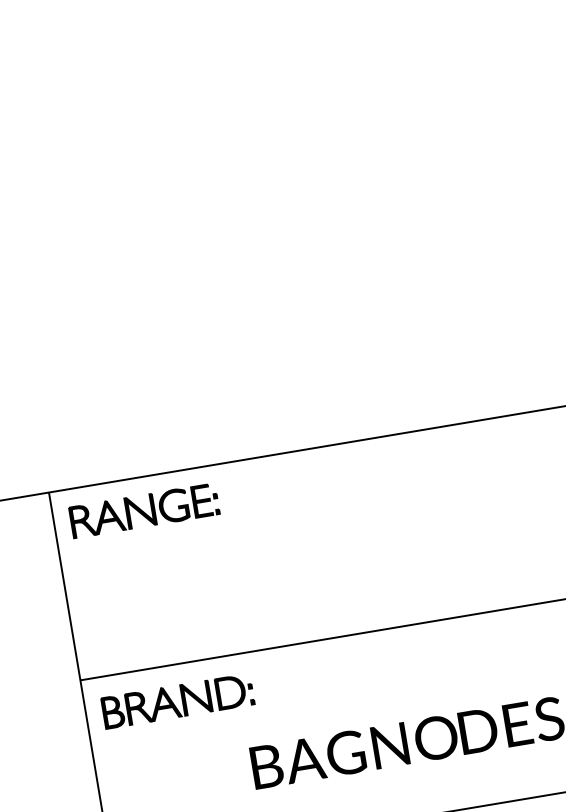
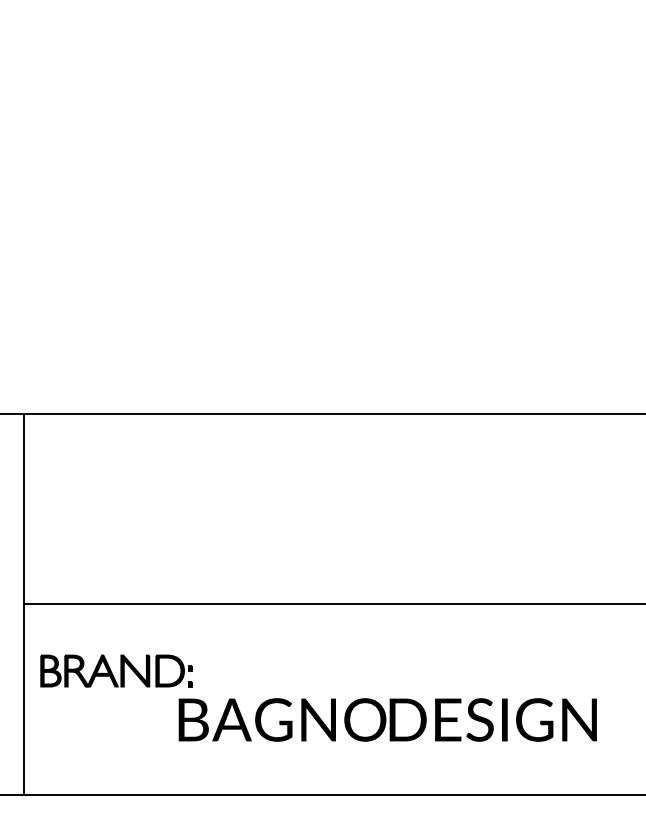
part: (143, 510) -> (114, 447), removed
part: (177, 700) -> (116, 670), moved

